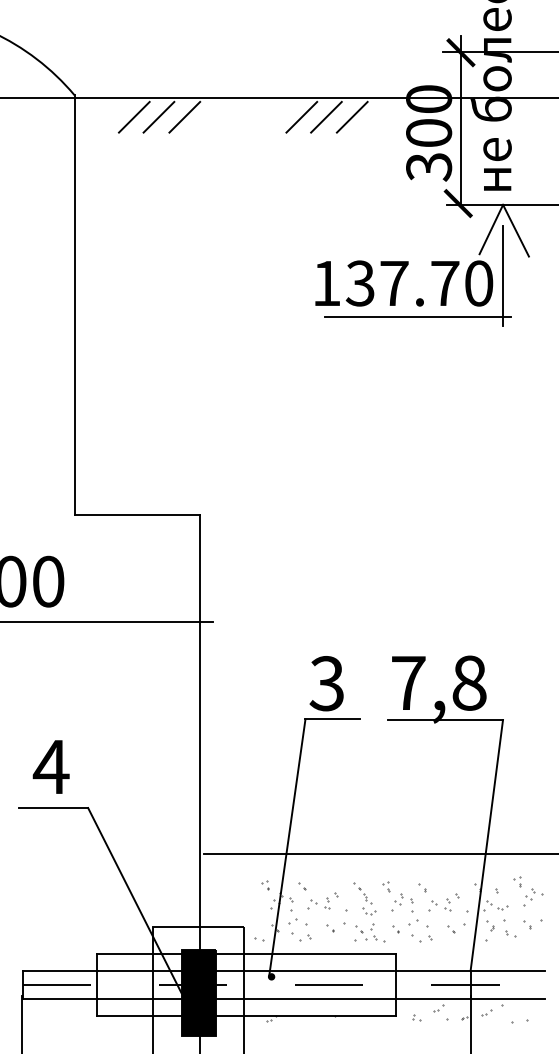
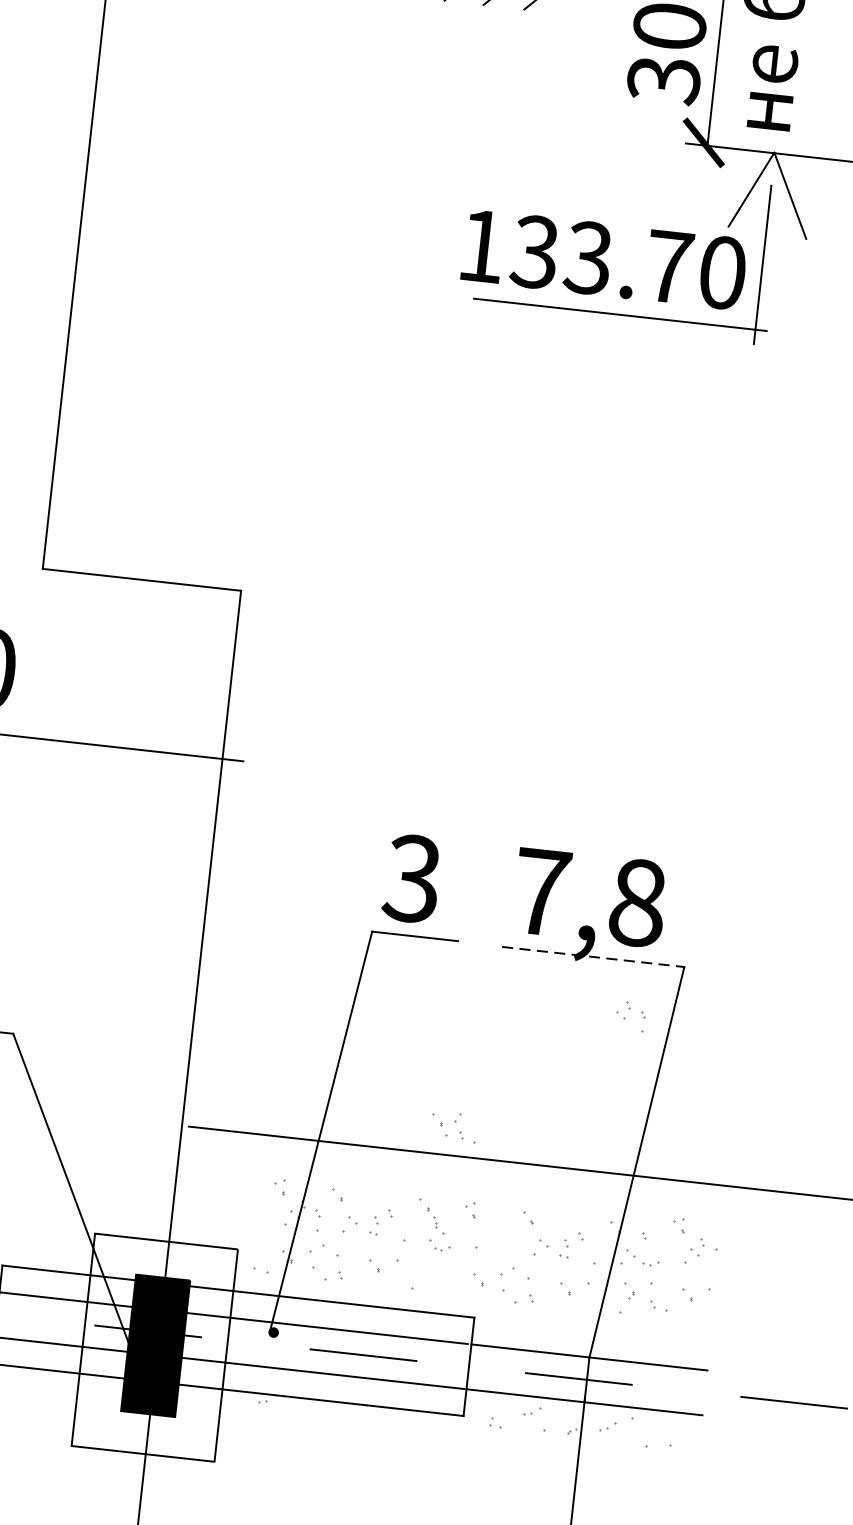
text: (393, 283) -> (587, 257), 137.70 -> 133.70
line: (445, 720) -> (593, 957), solid -> dashed
part: (403, 902) -> (630, 1016), moved
part: (370, 932) -> (454, 1126), moved

